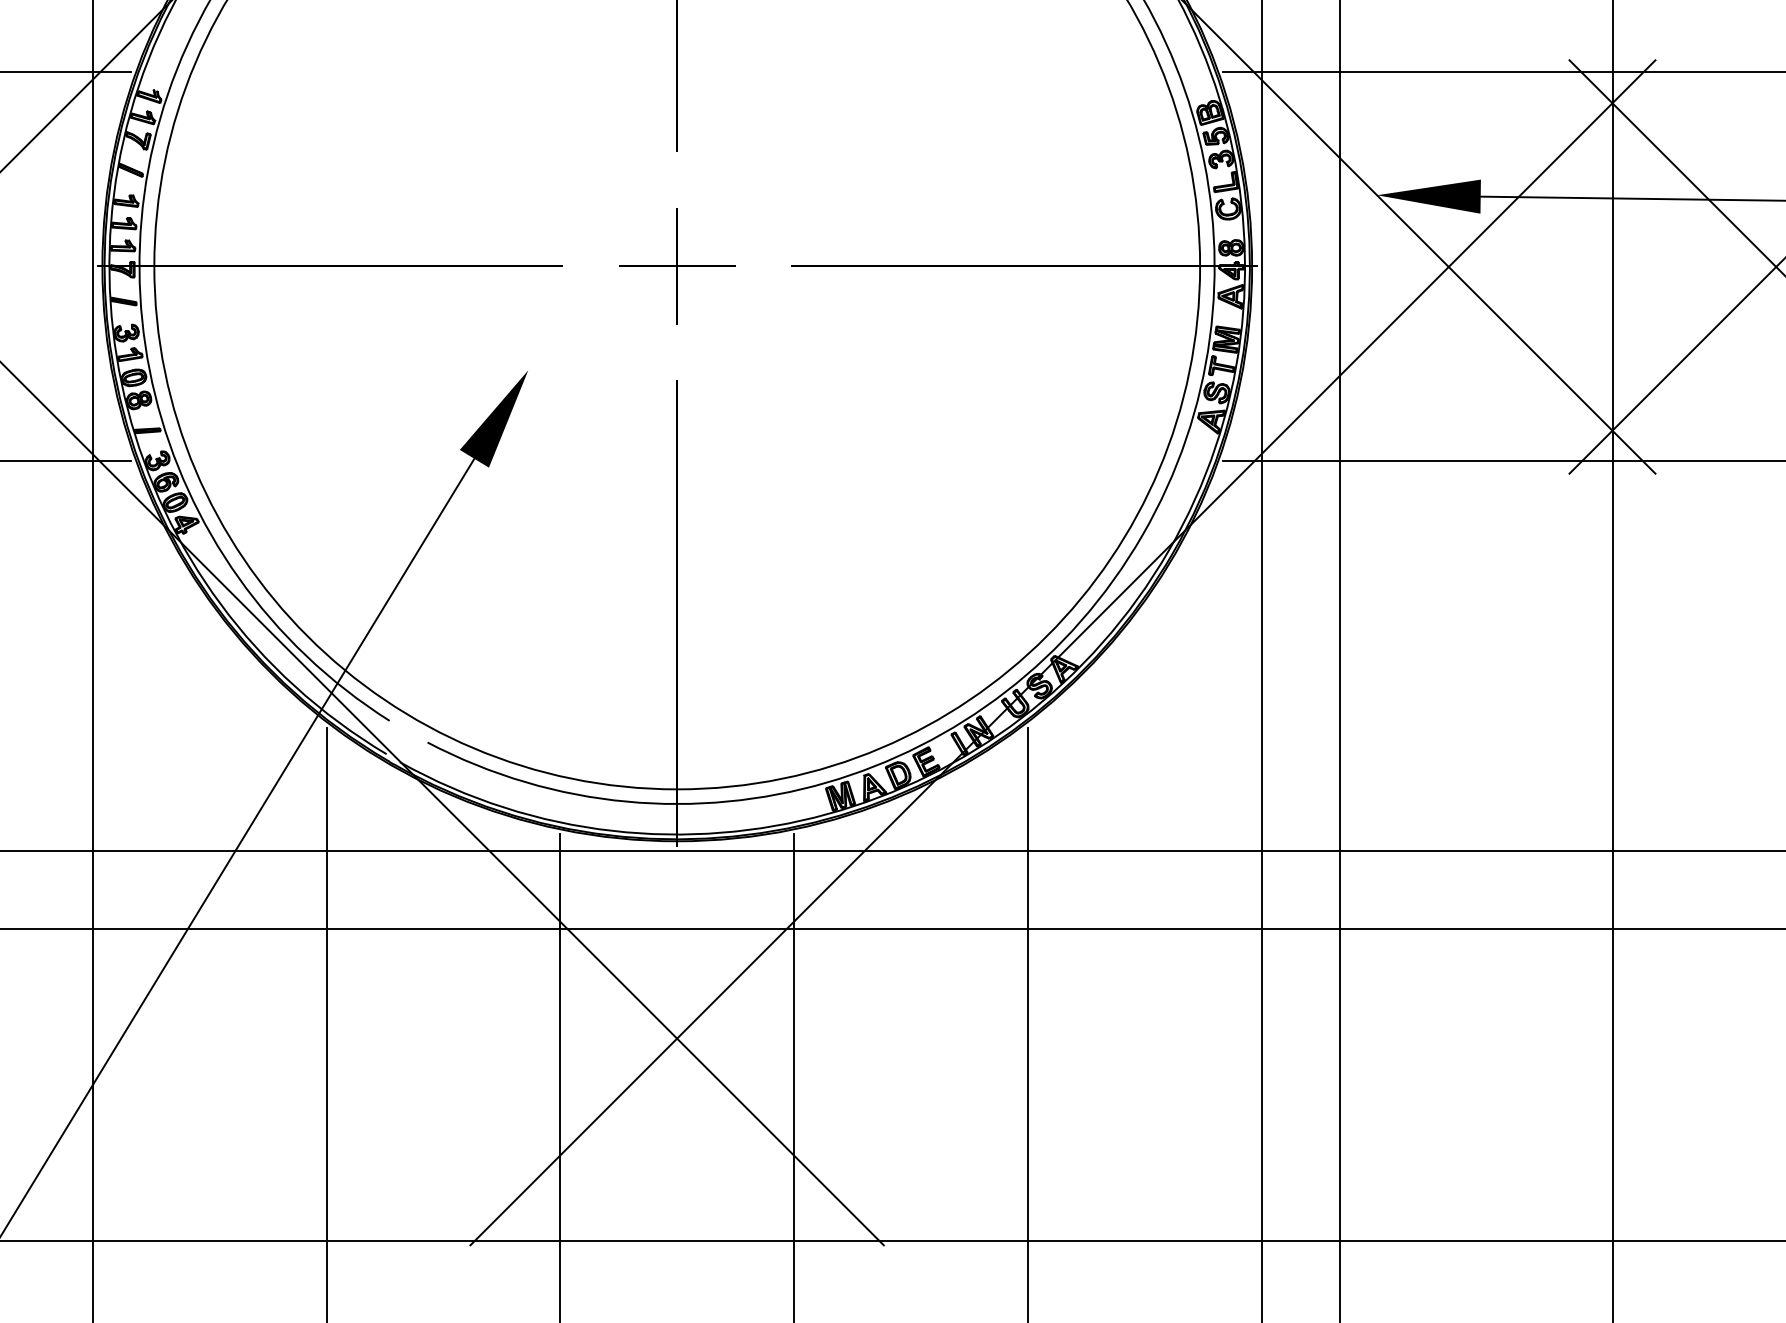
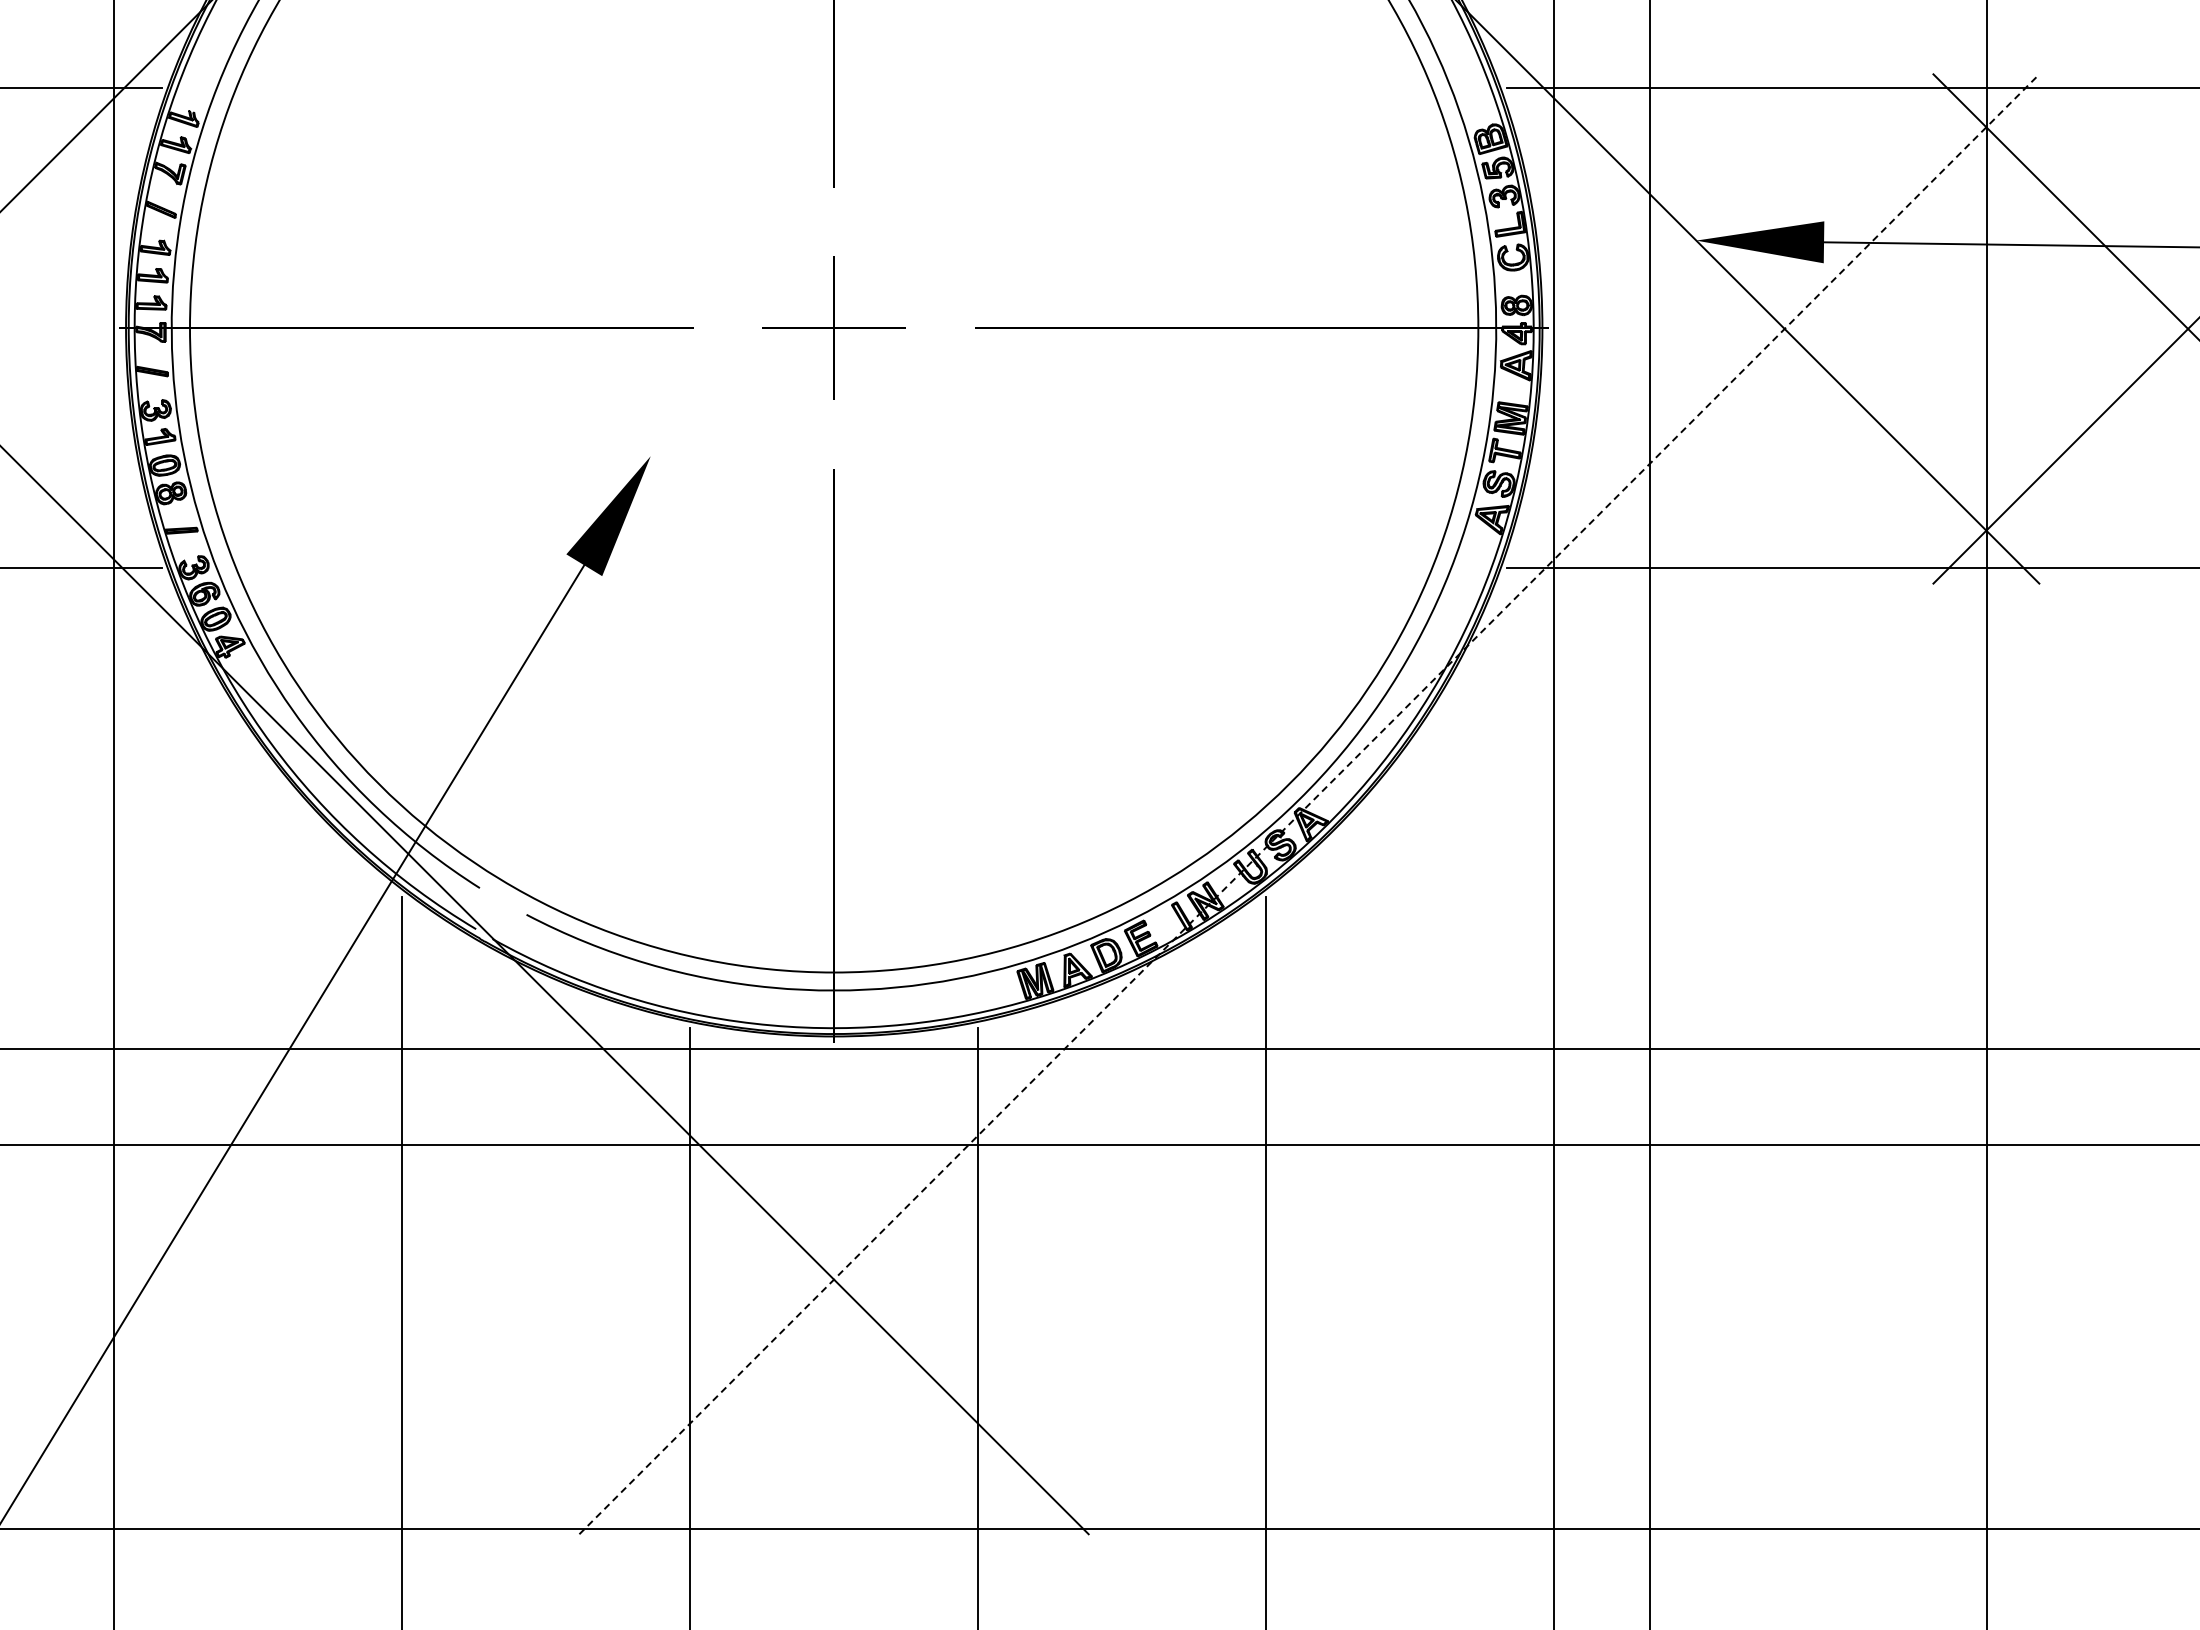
line: (1063, 652) -> (1309, 803), solid -> dashed

